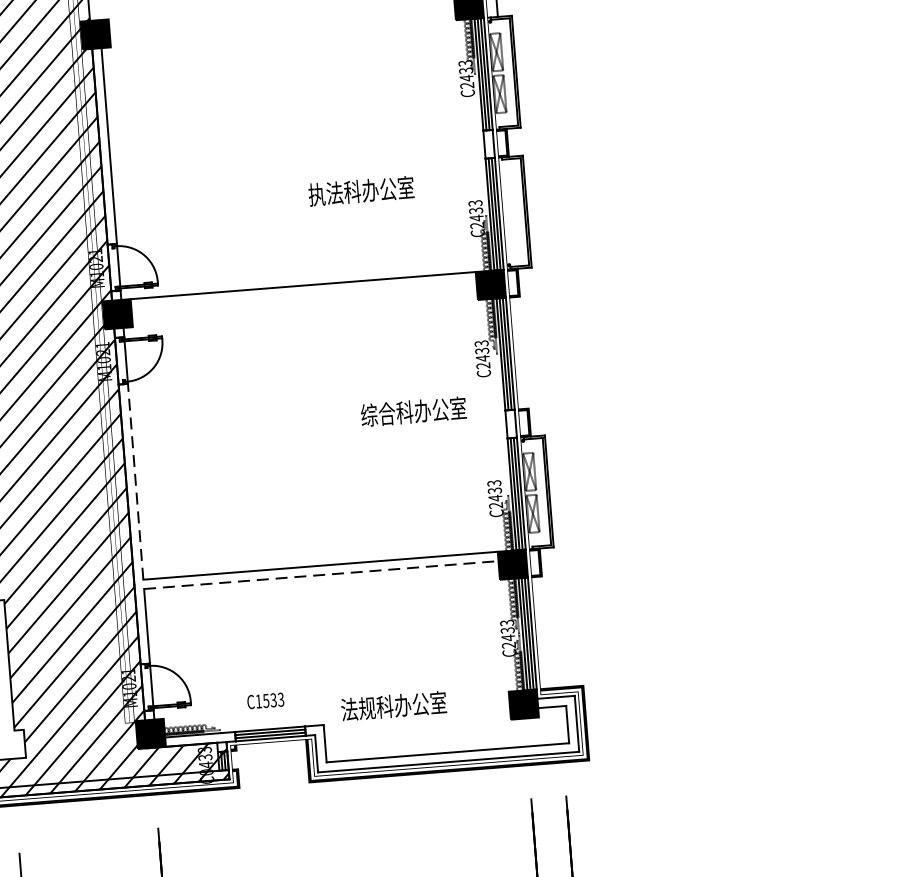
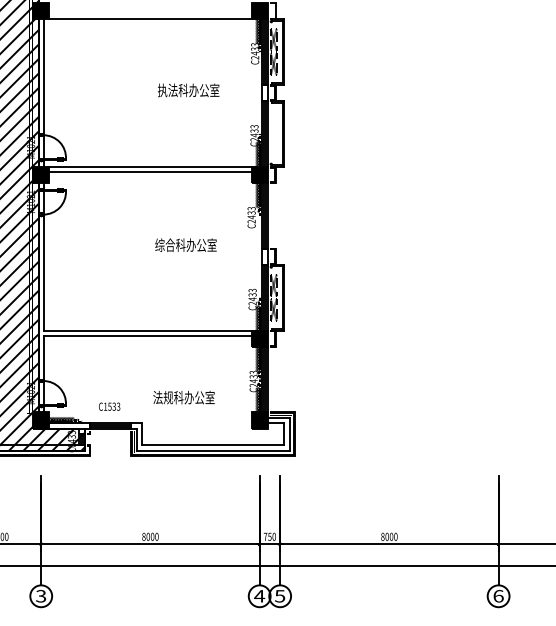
line: (283, 34) -> (150, 19), added
text: (361, 191) -> (188, 90), moved
line: (304, 295) -> (150, 172), added
text: (412, 410) -> (185, 244), moved
line: (134, 480) -> (43, 272), dashed -> solid
line: (320, 575) -> (147, 336), dashed -> solid
text: (393, 705) -> (183, 397), moved

